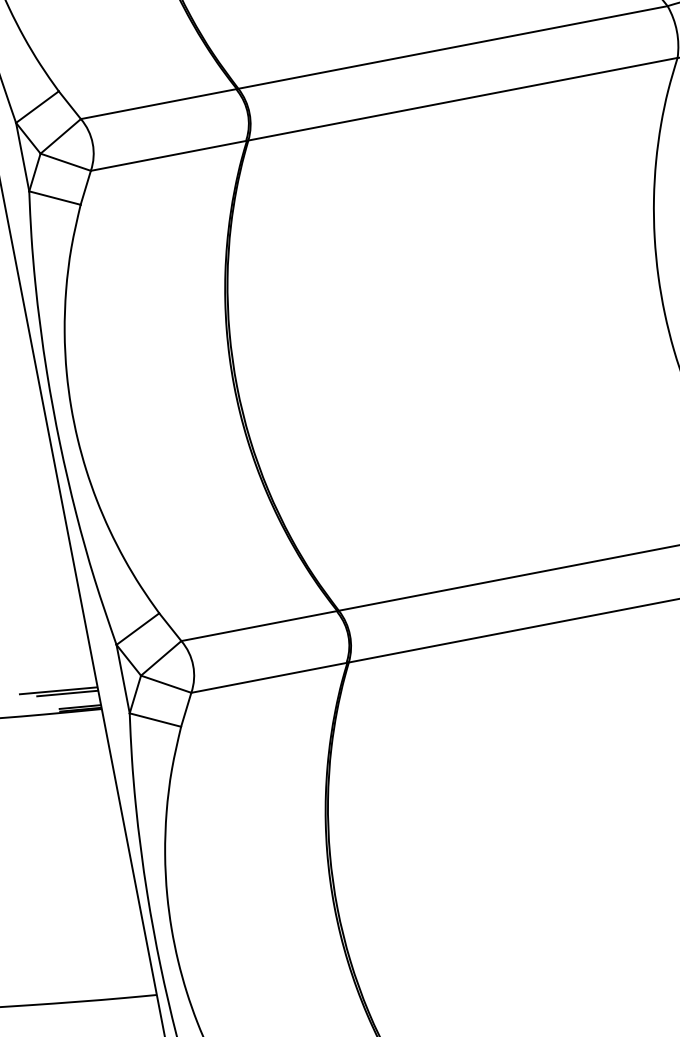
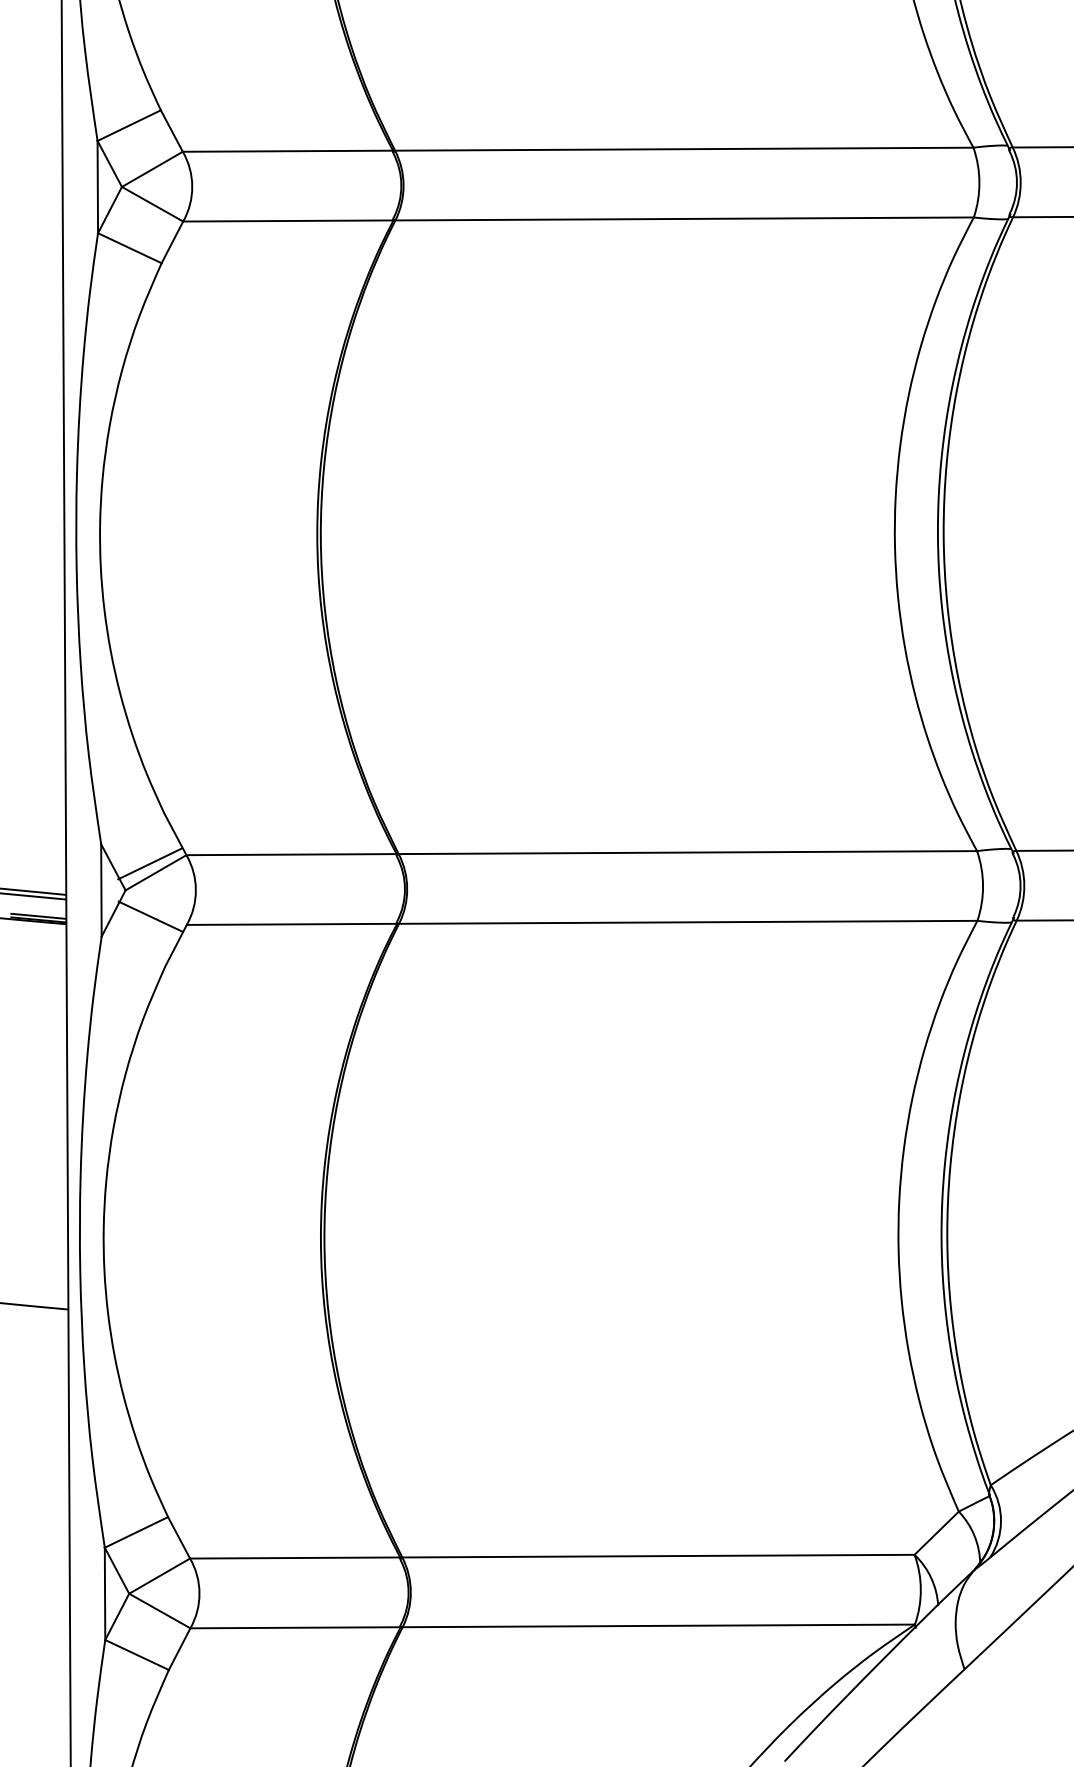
line: (137, 628) -> (149, 863), moved
line: (165, 684) -> (155, 907), removed
line: (155, 719) -> (150, 916), moved

